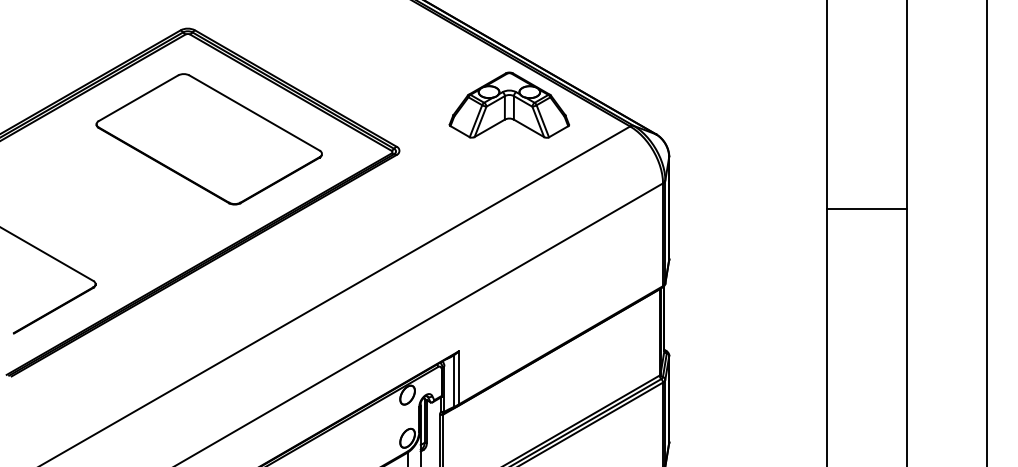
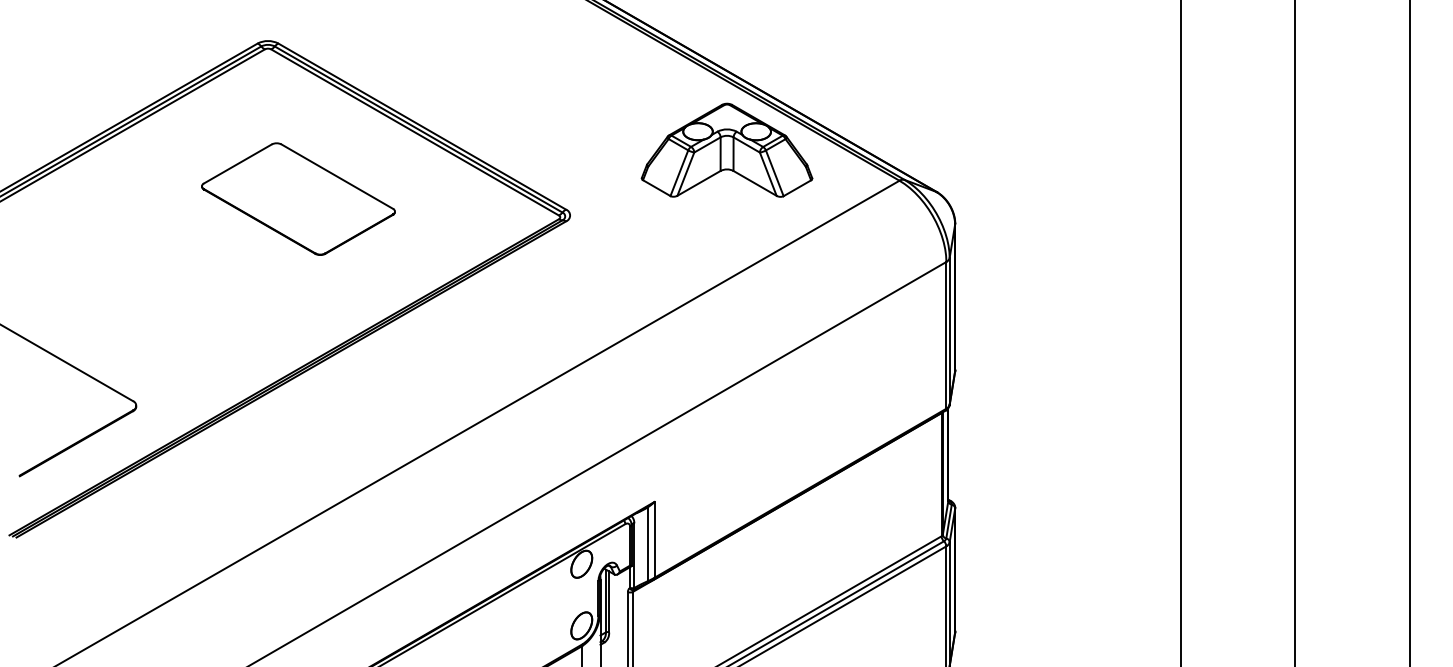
part: (208, 139) -> (297, 199), size x0.6
line: (867, 208) -> (1238, 297), removed

